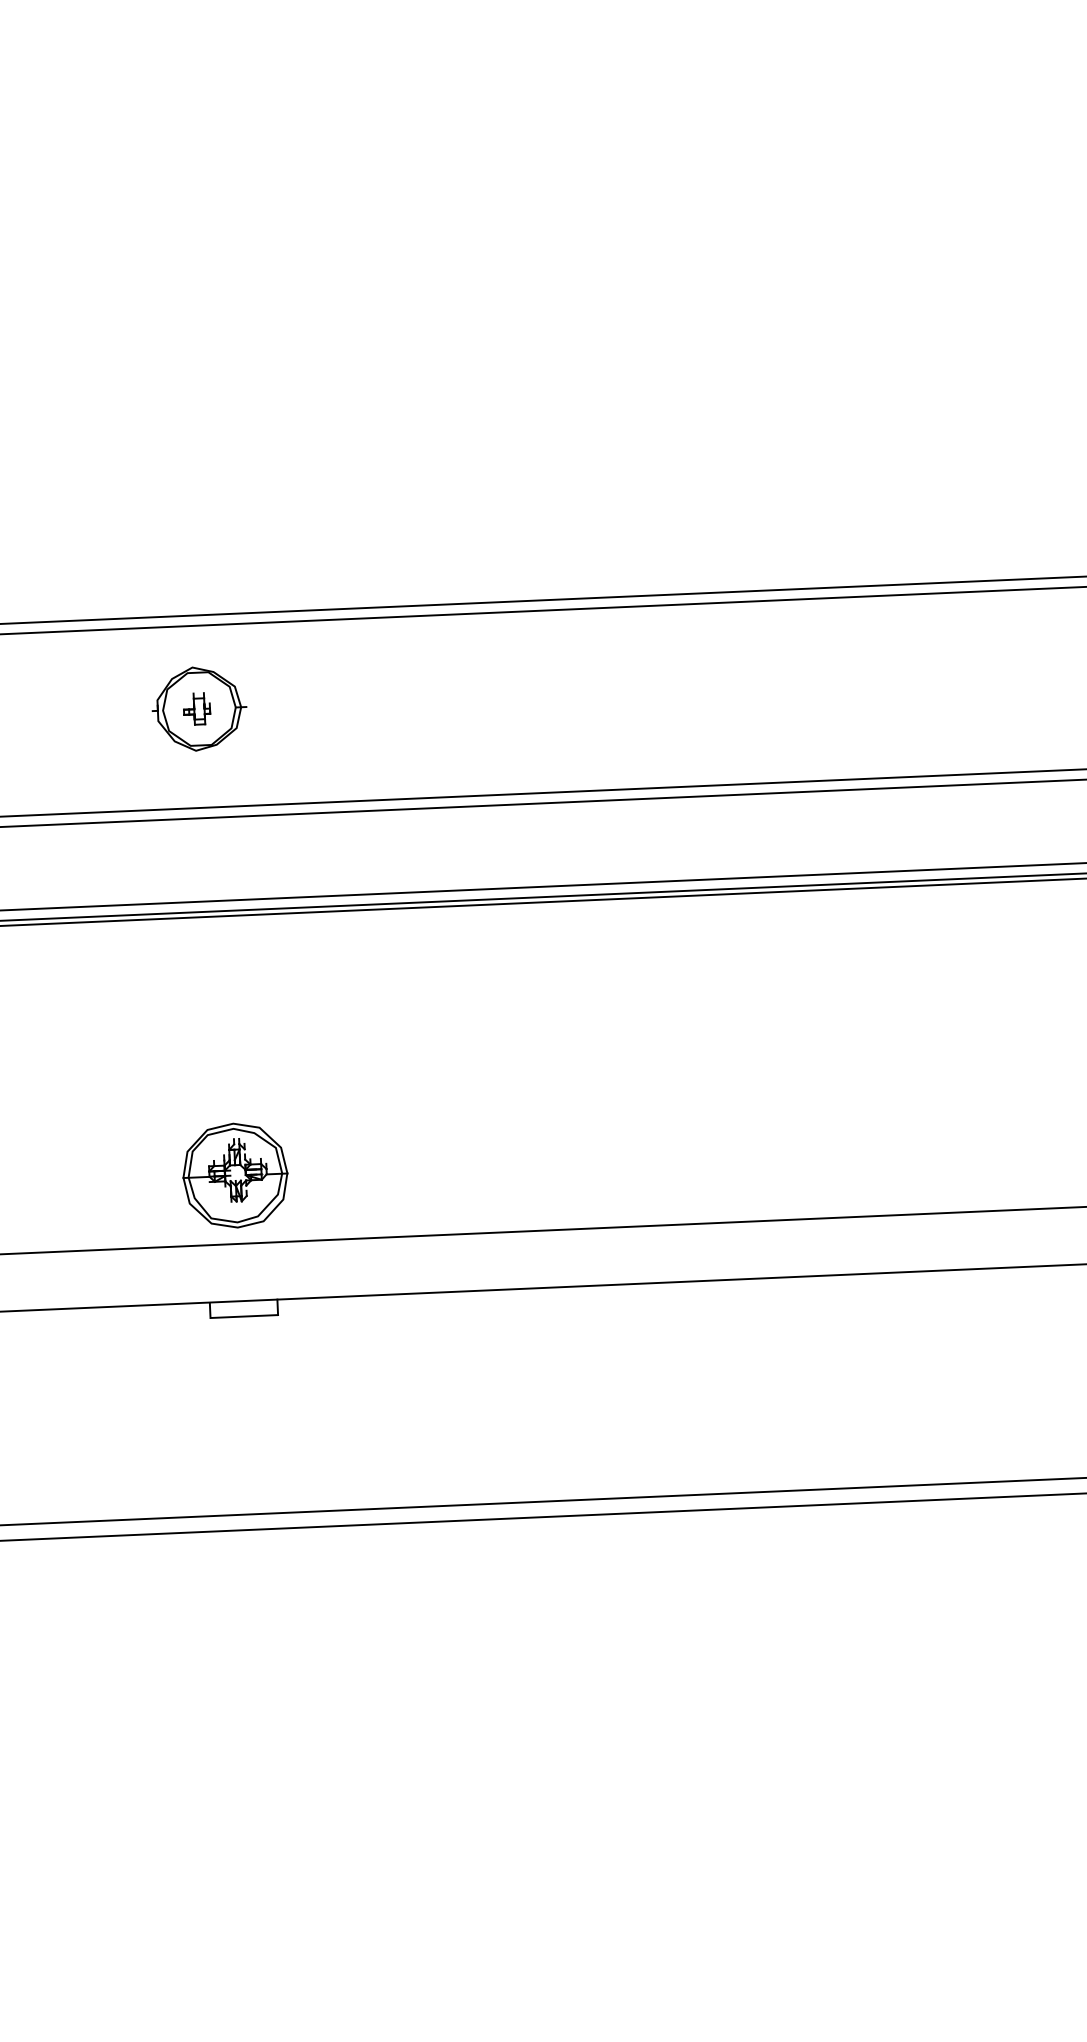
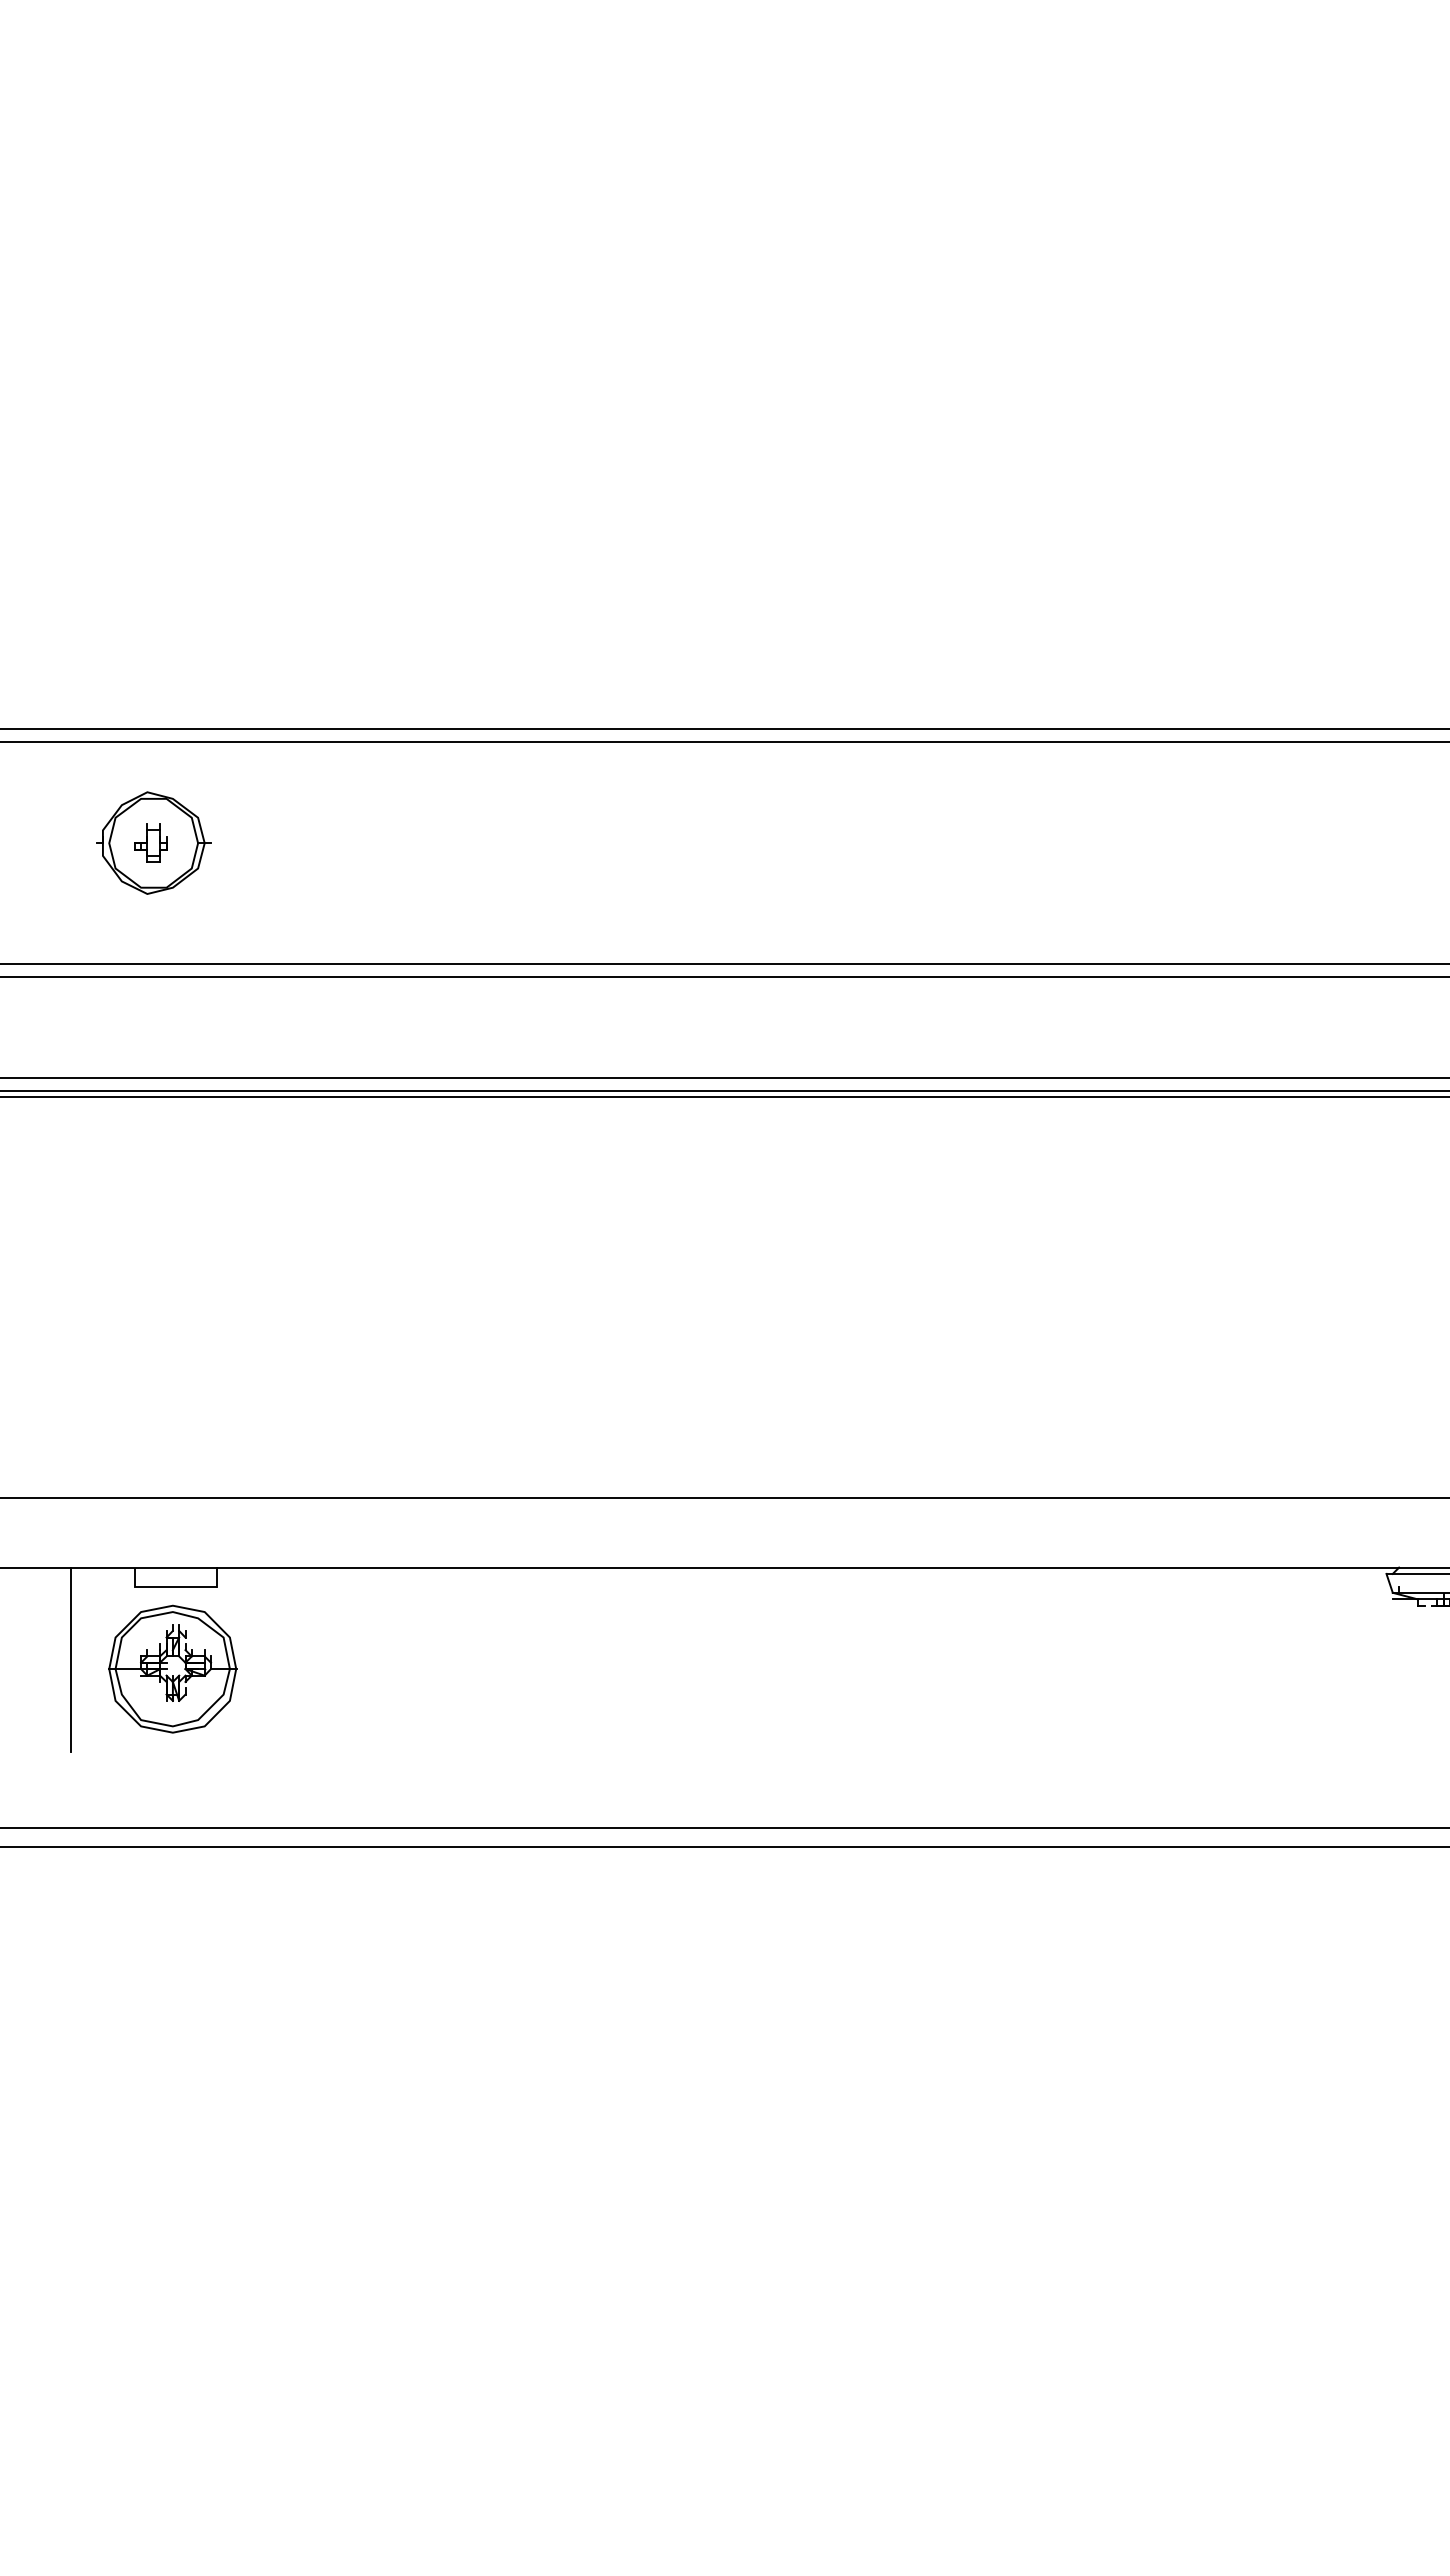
part: (235, 1175) -> (172, 1668), moved
line: (161, 1380) -> (71, 1659), added

